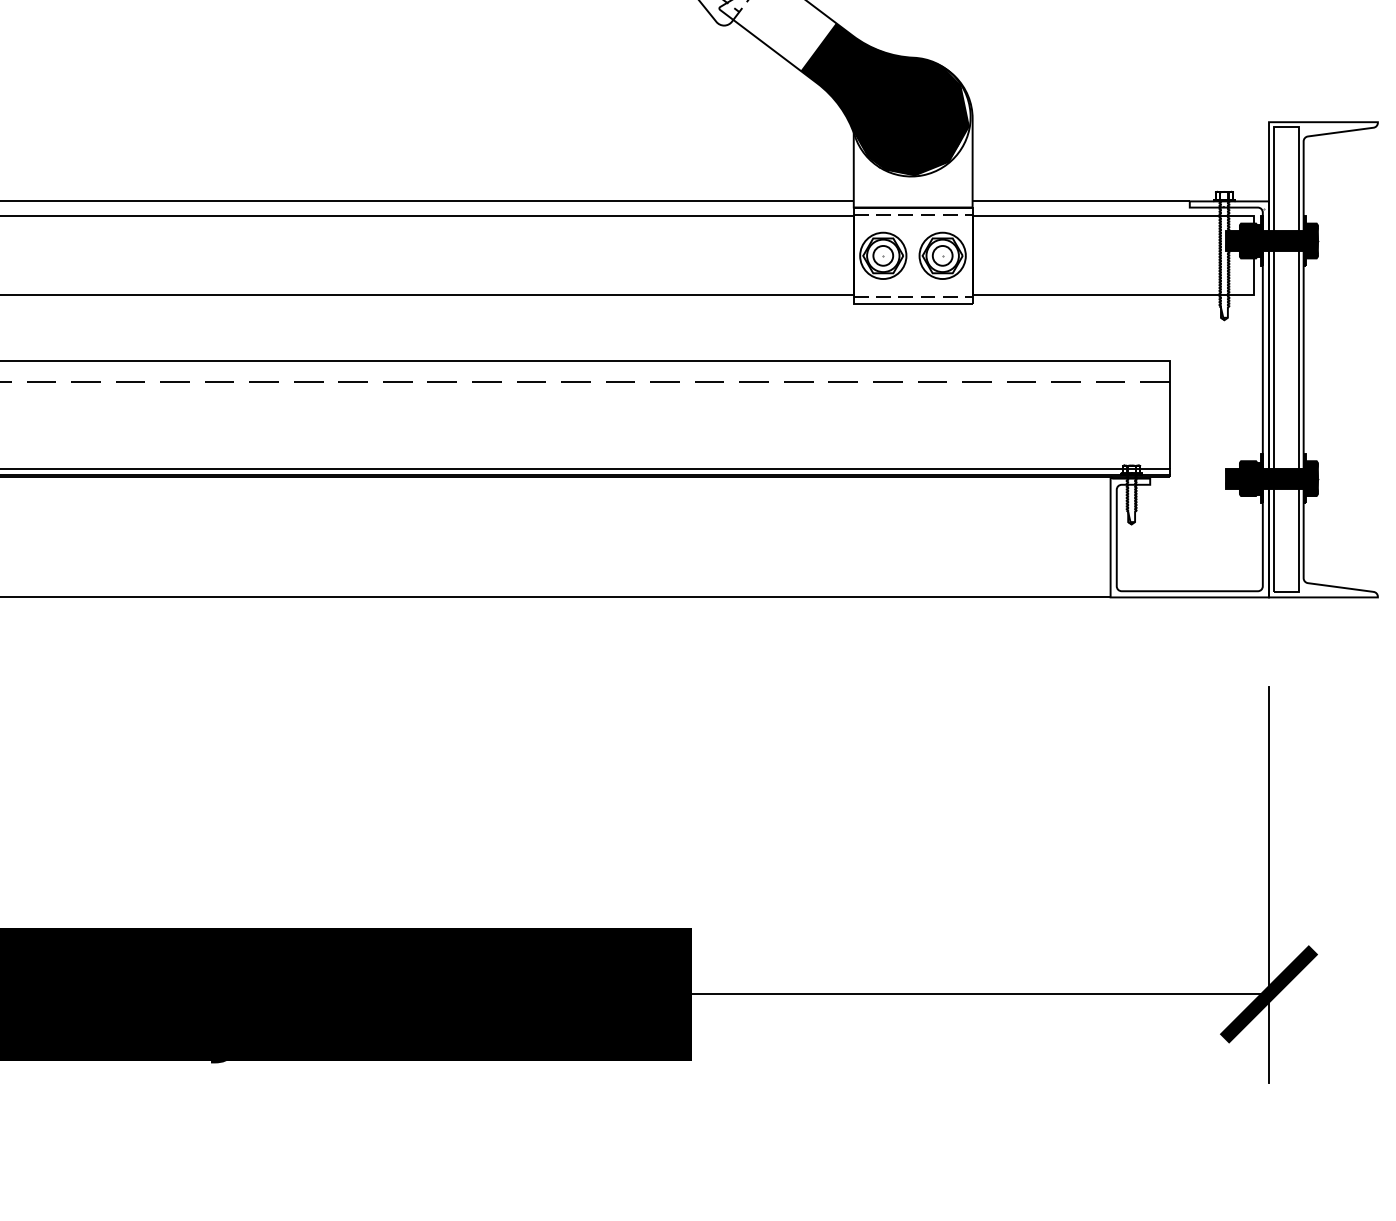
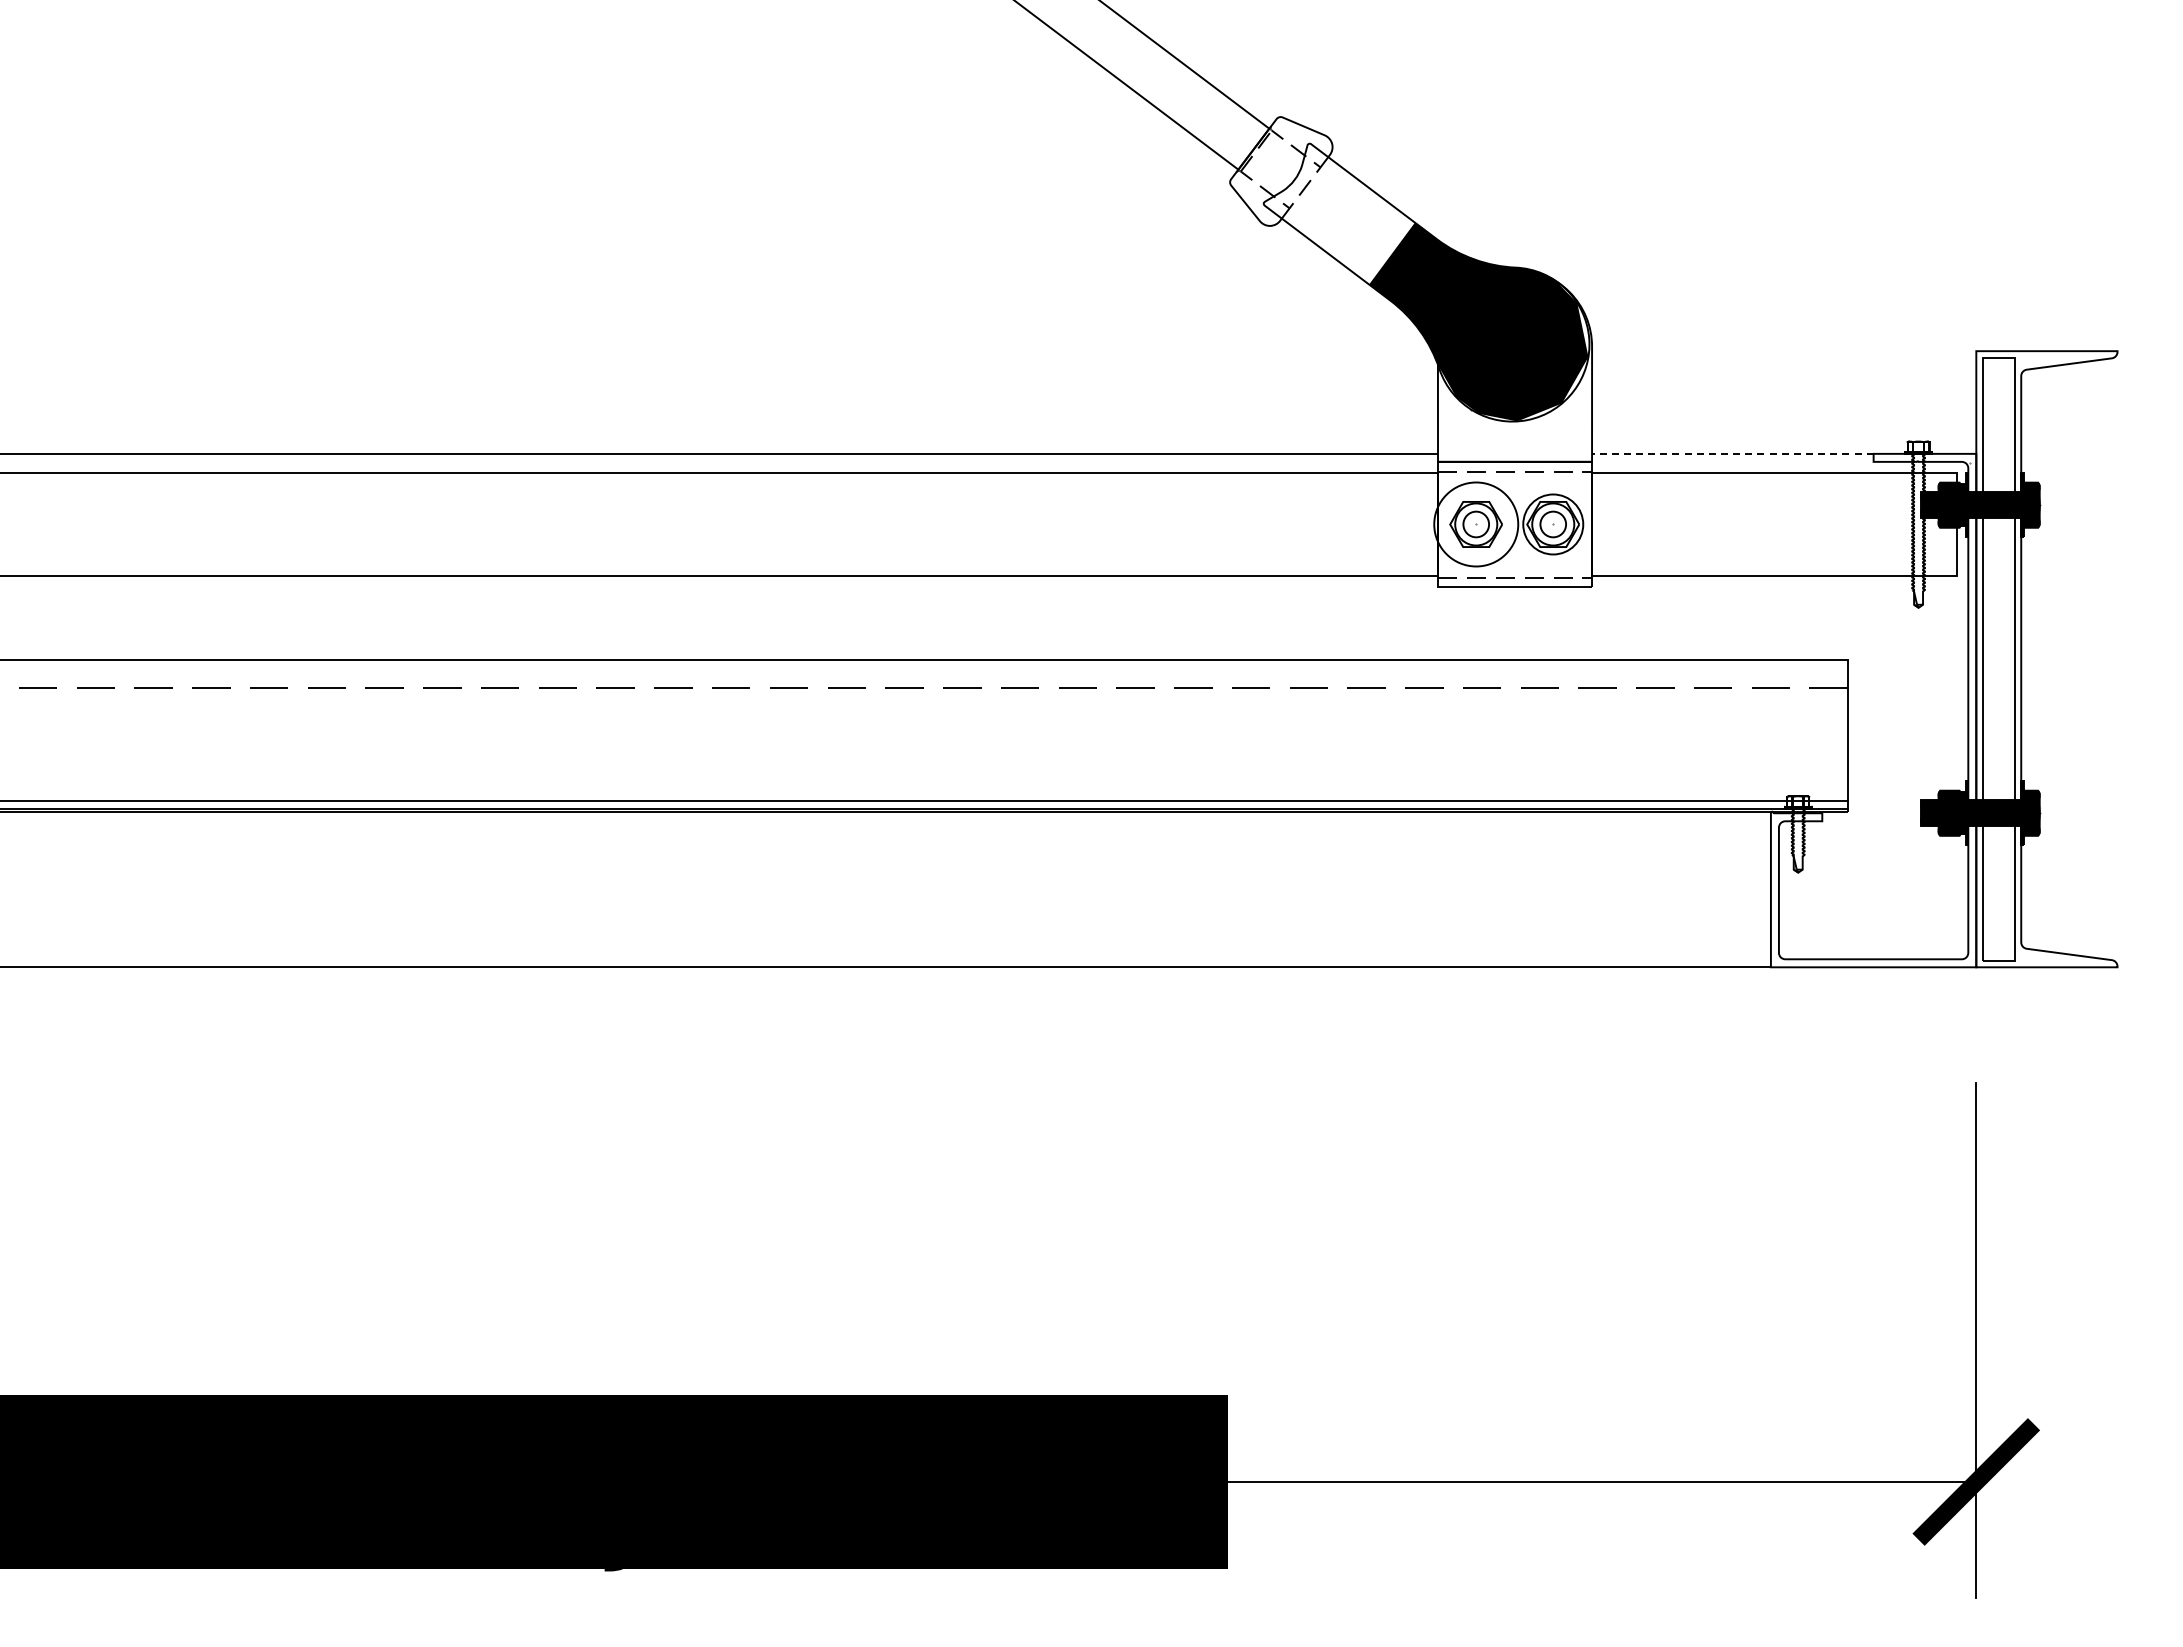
line: (1080, 201) -> (1732, 453), solid -> dashed
circle: (883, 255) -> (1476, 524), size x1.4

